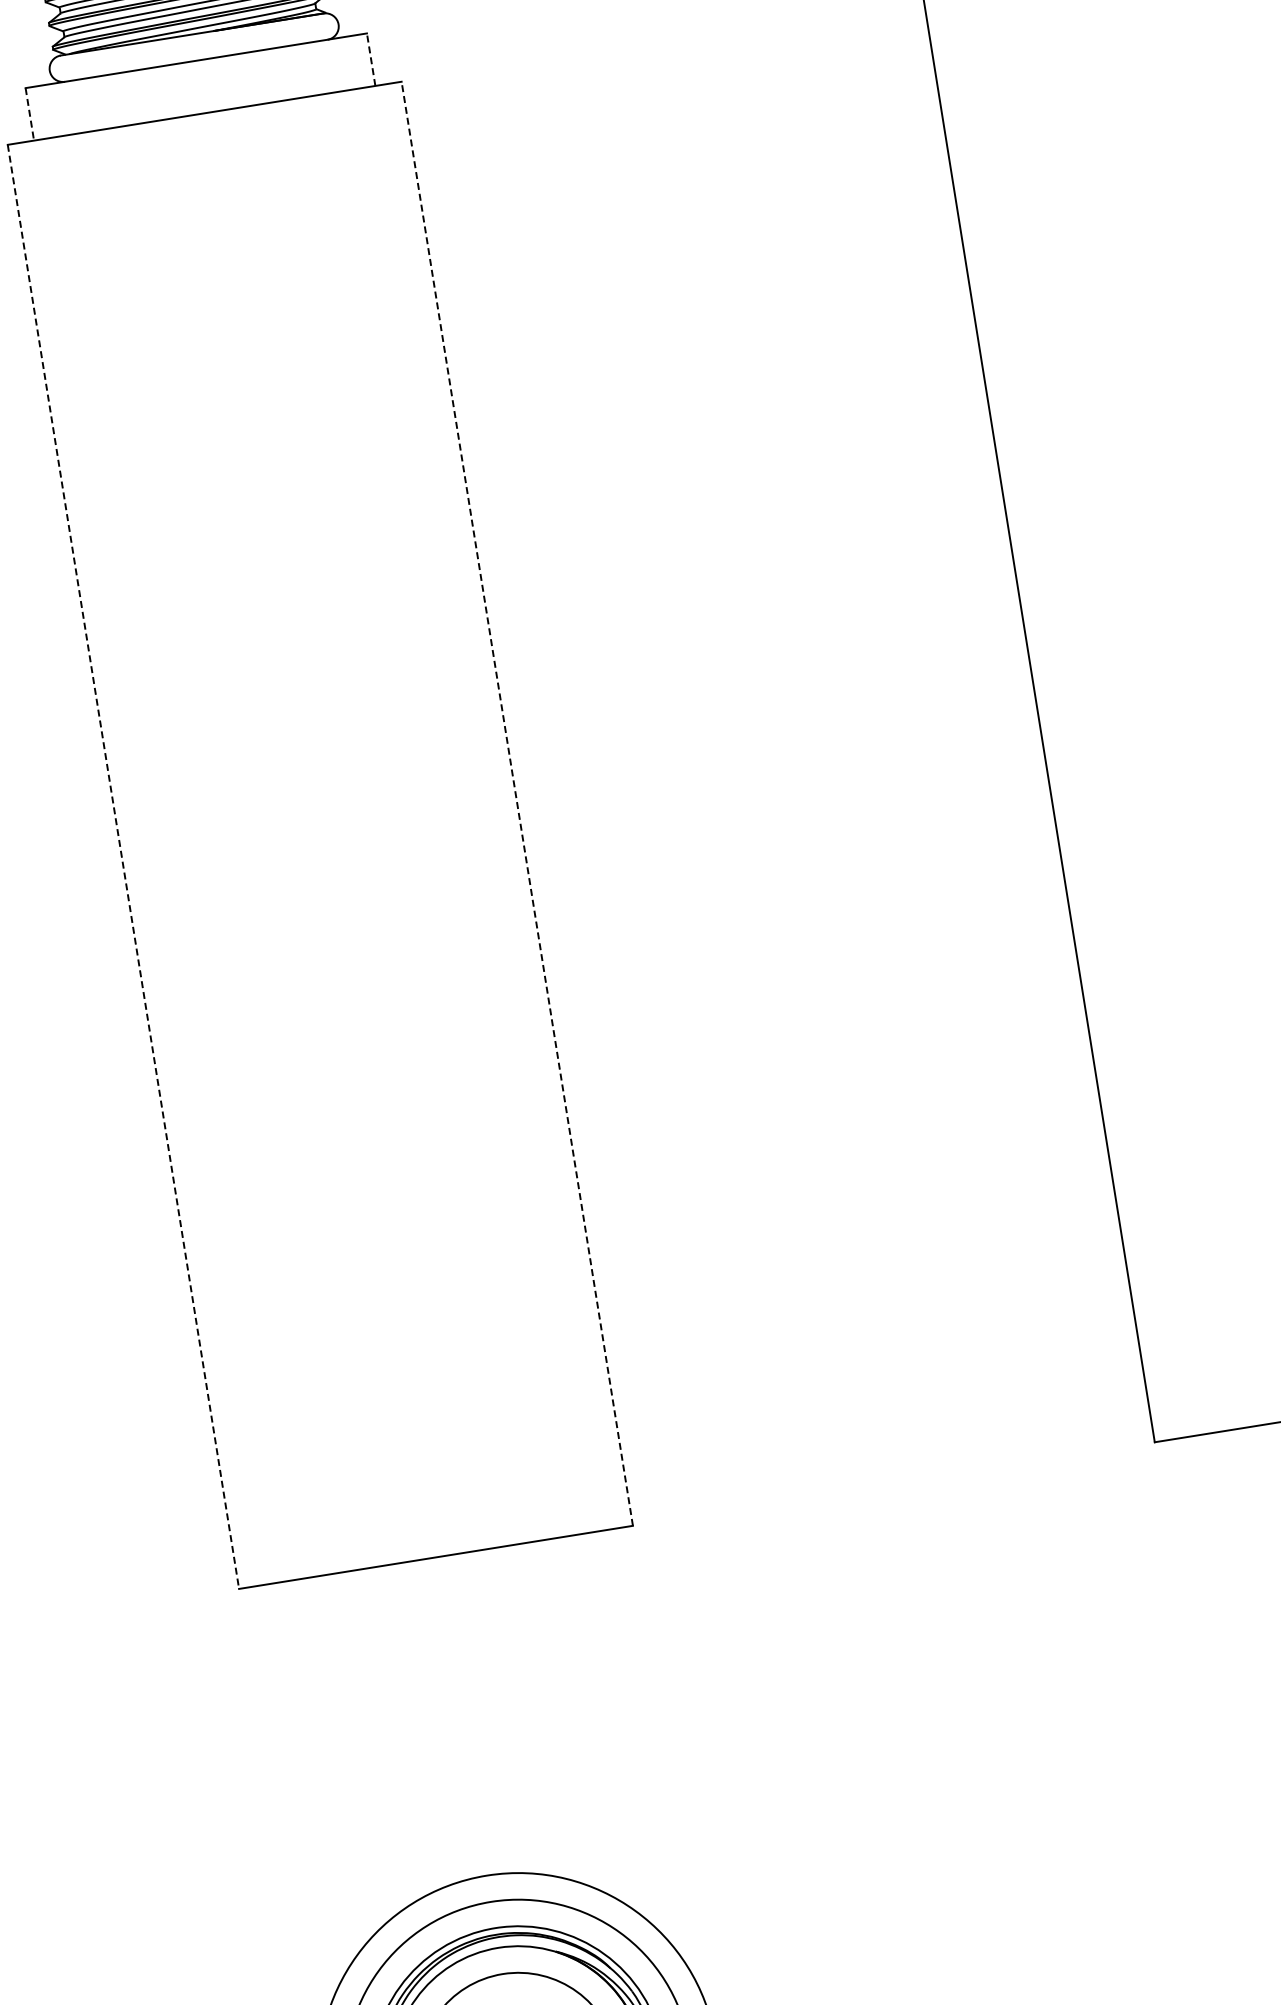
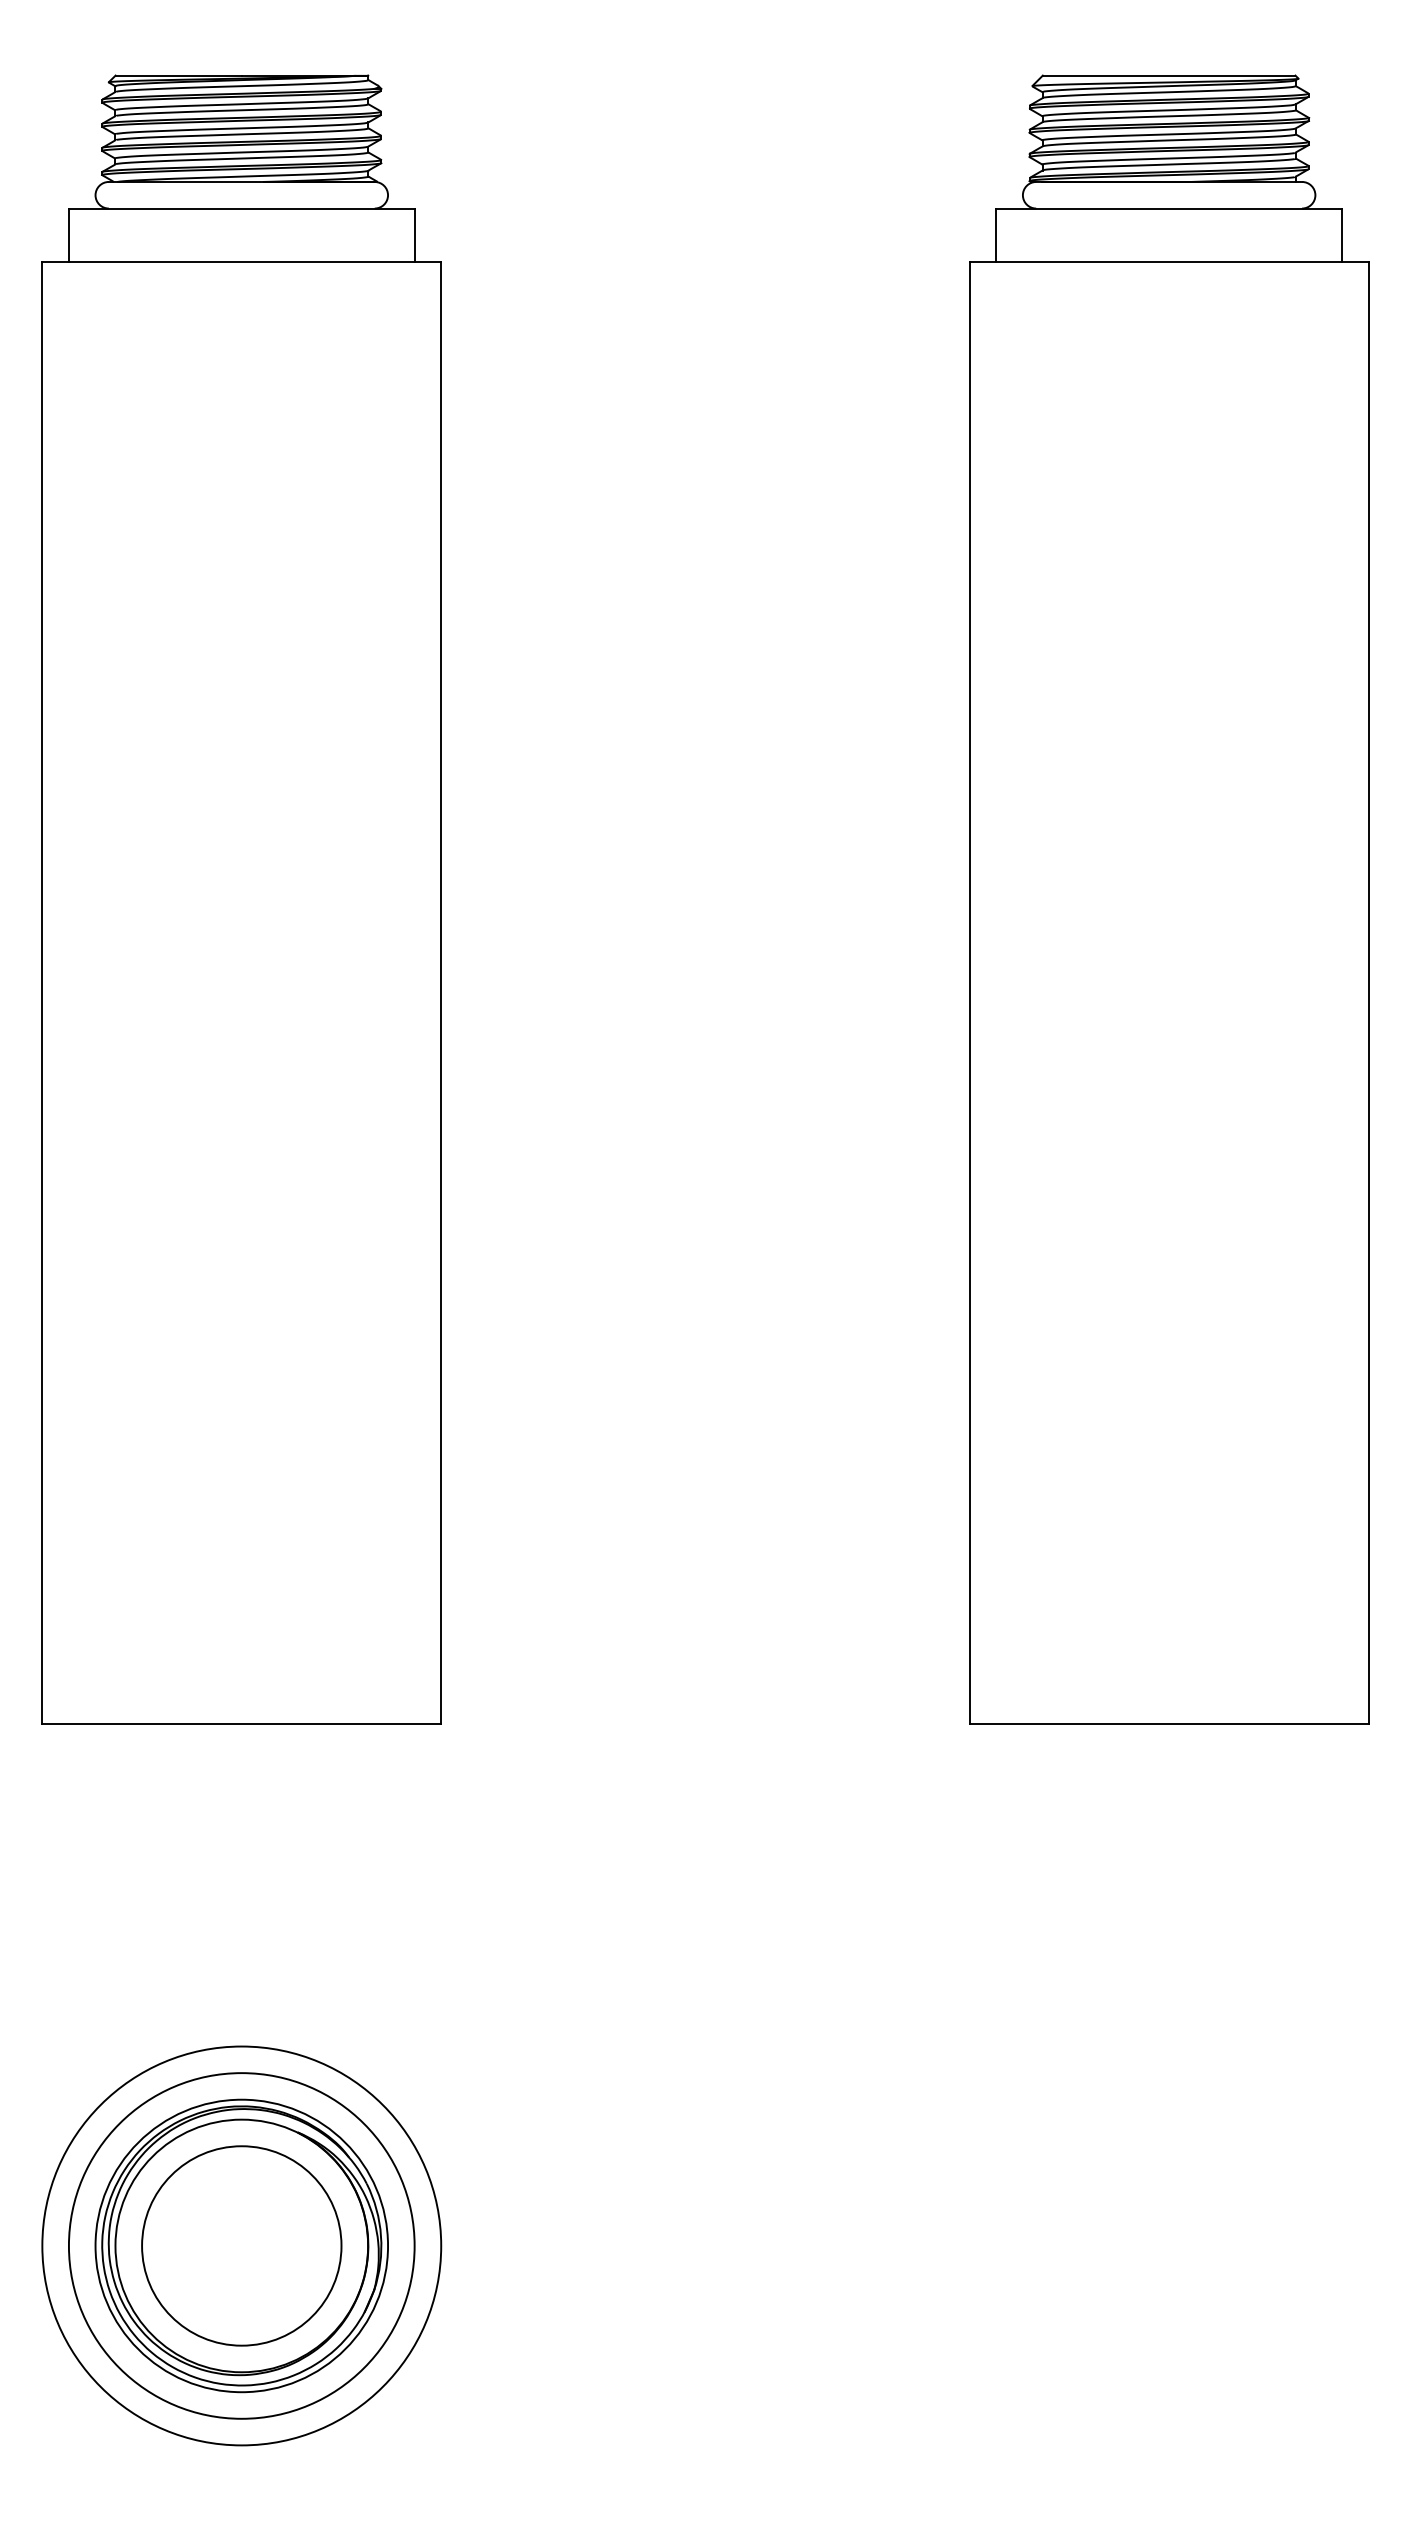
line: (371, 60) -> (414, 235), dashed -> solid
line: (29, 114) -> (68, 235), dashed -> solid
line: (517, 803) -> (441, 992), dashed -> solid
line: (123, 867) -> (42, 993), dashed -> solid

